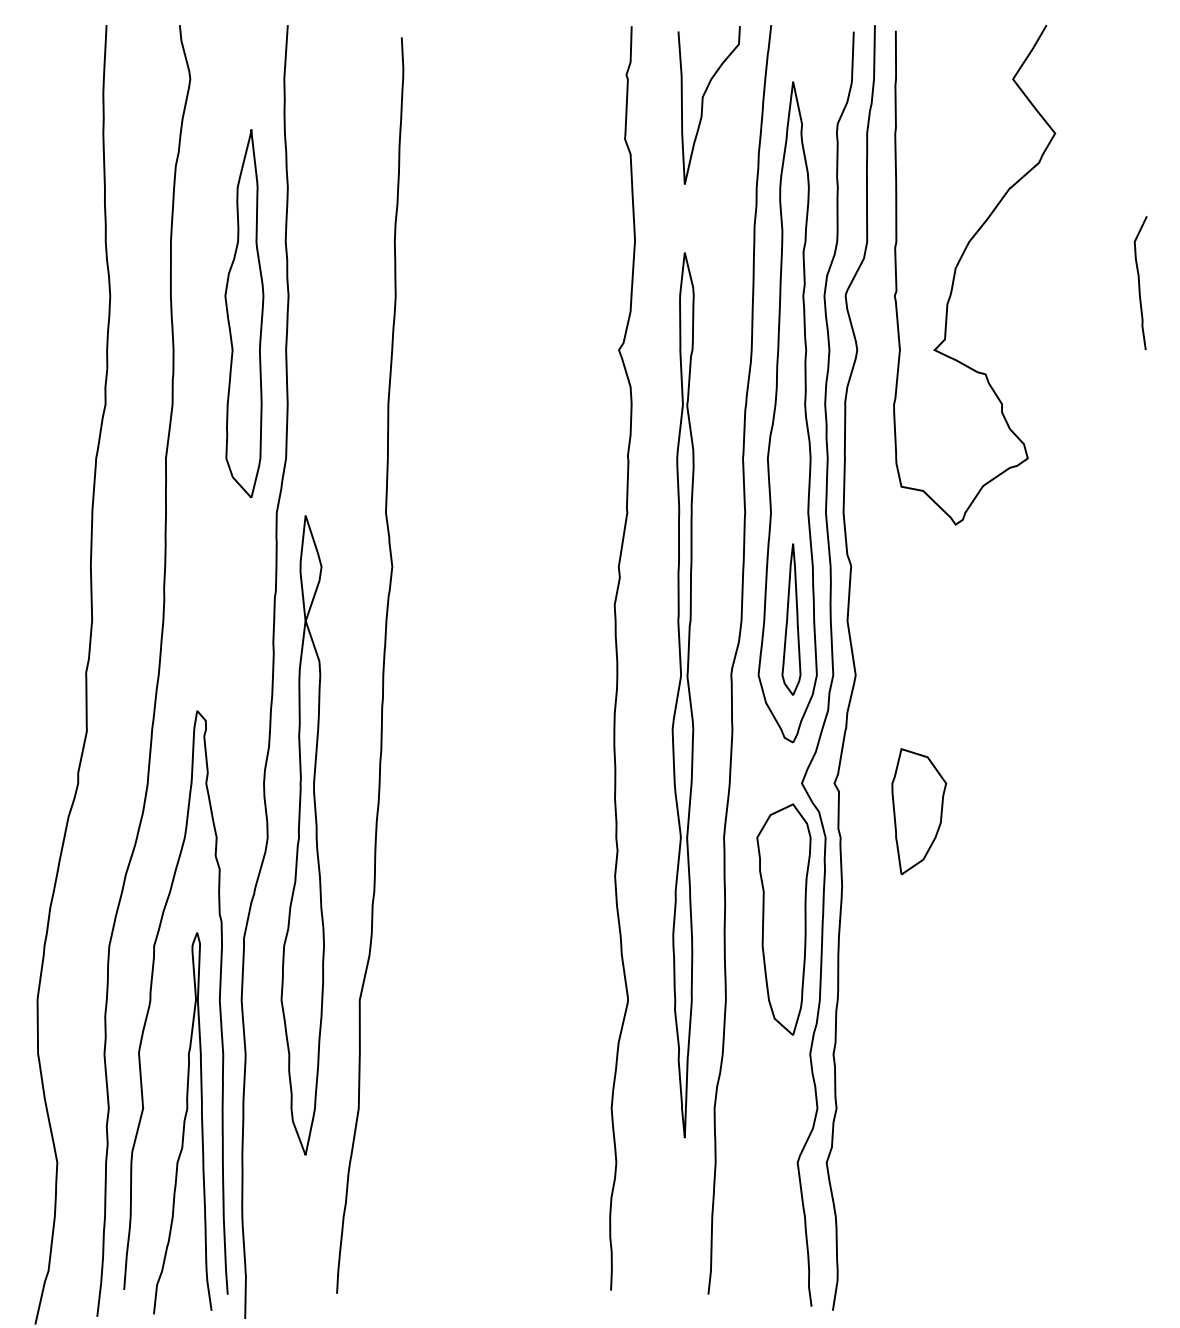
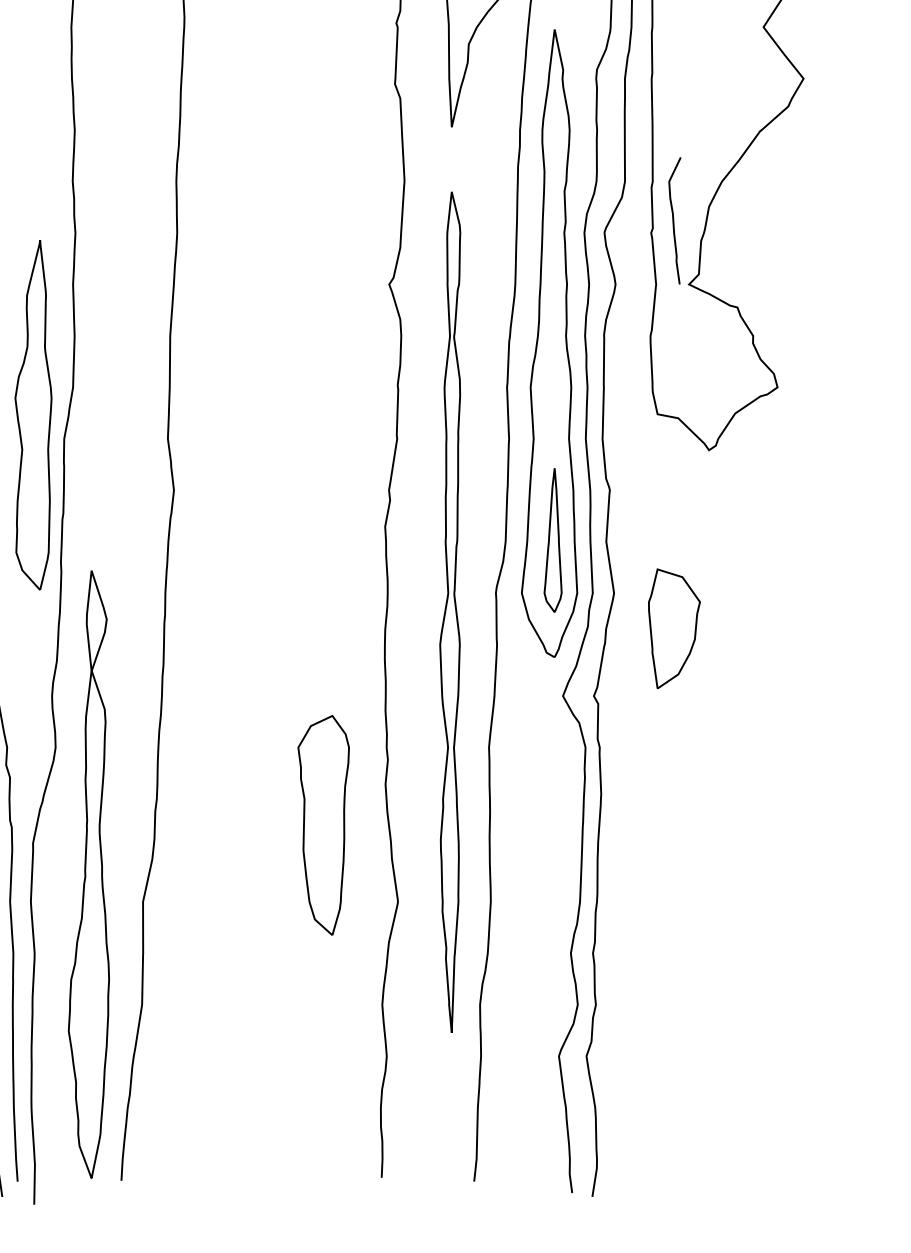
curve: (1139, 283) -> (673, 221), moved
part: (244, 313) -> (33, 414), moved
part: (919, 811) -> (674, 628), moved
part: (302, 835) -> (88, 874), moved
part: (783, 919) -> (323, 825), moved

